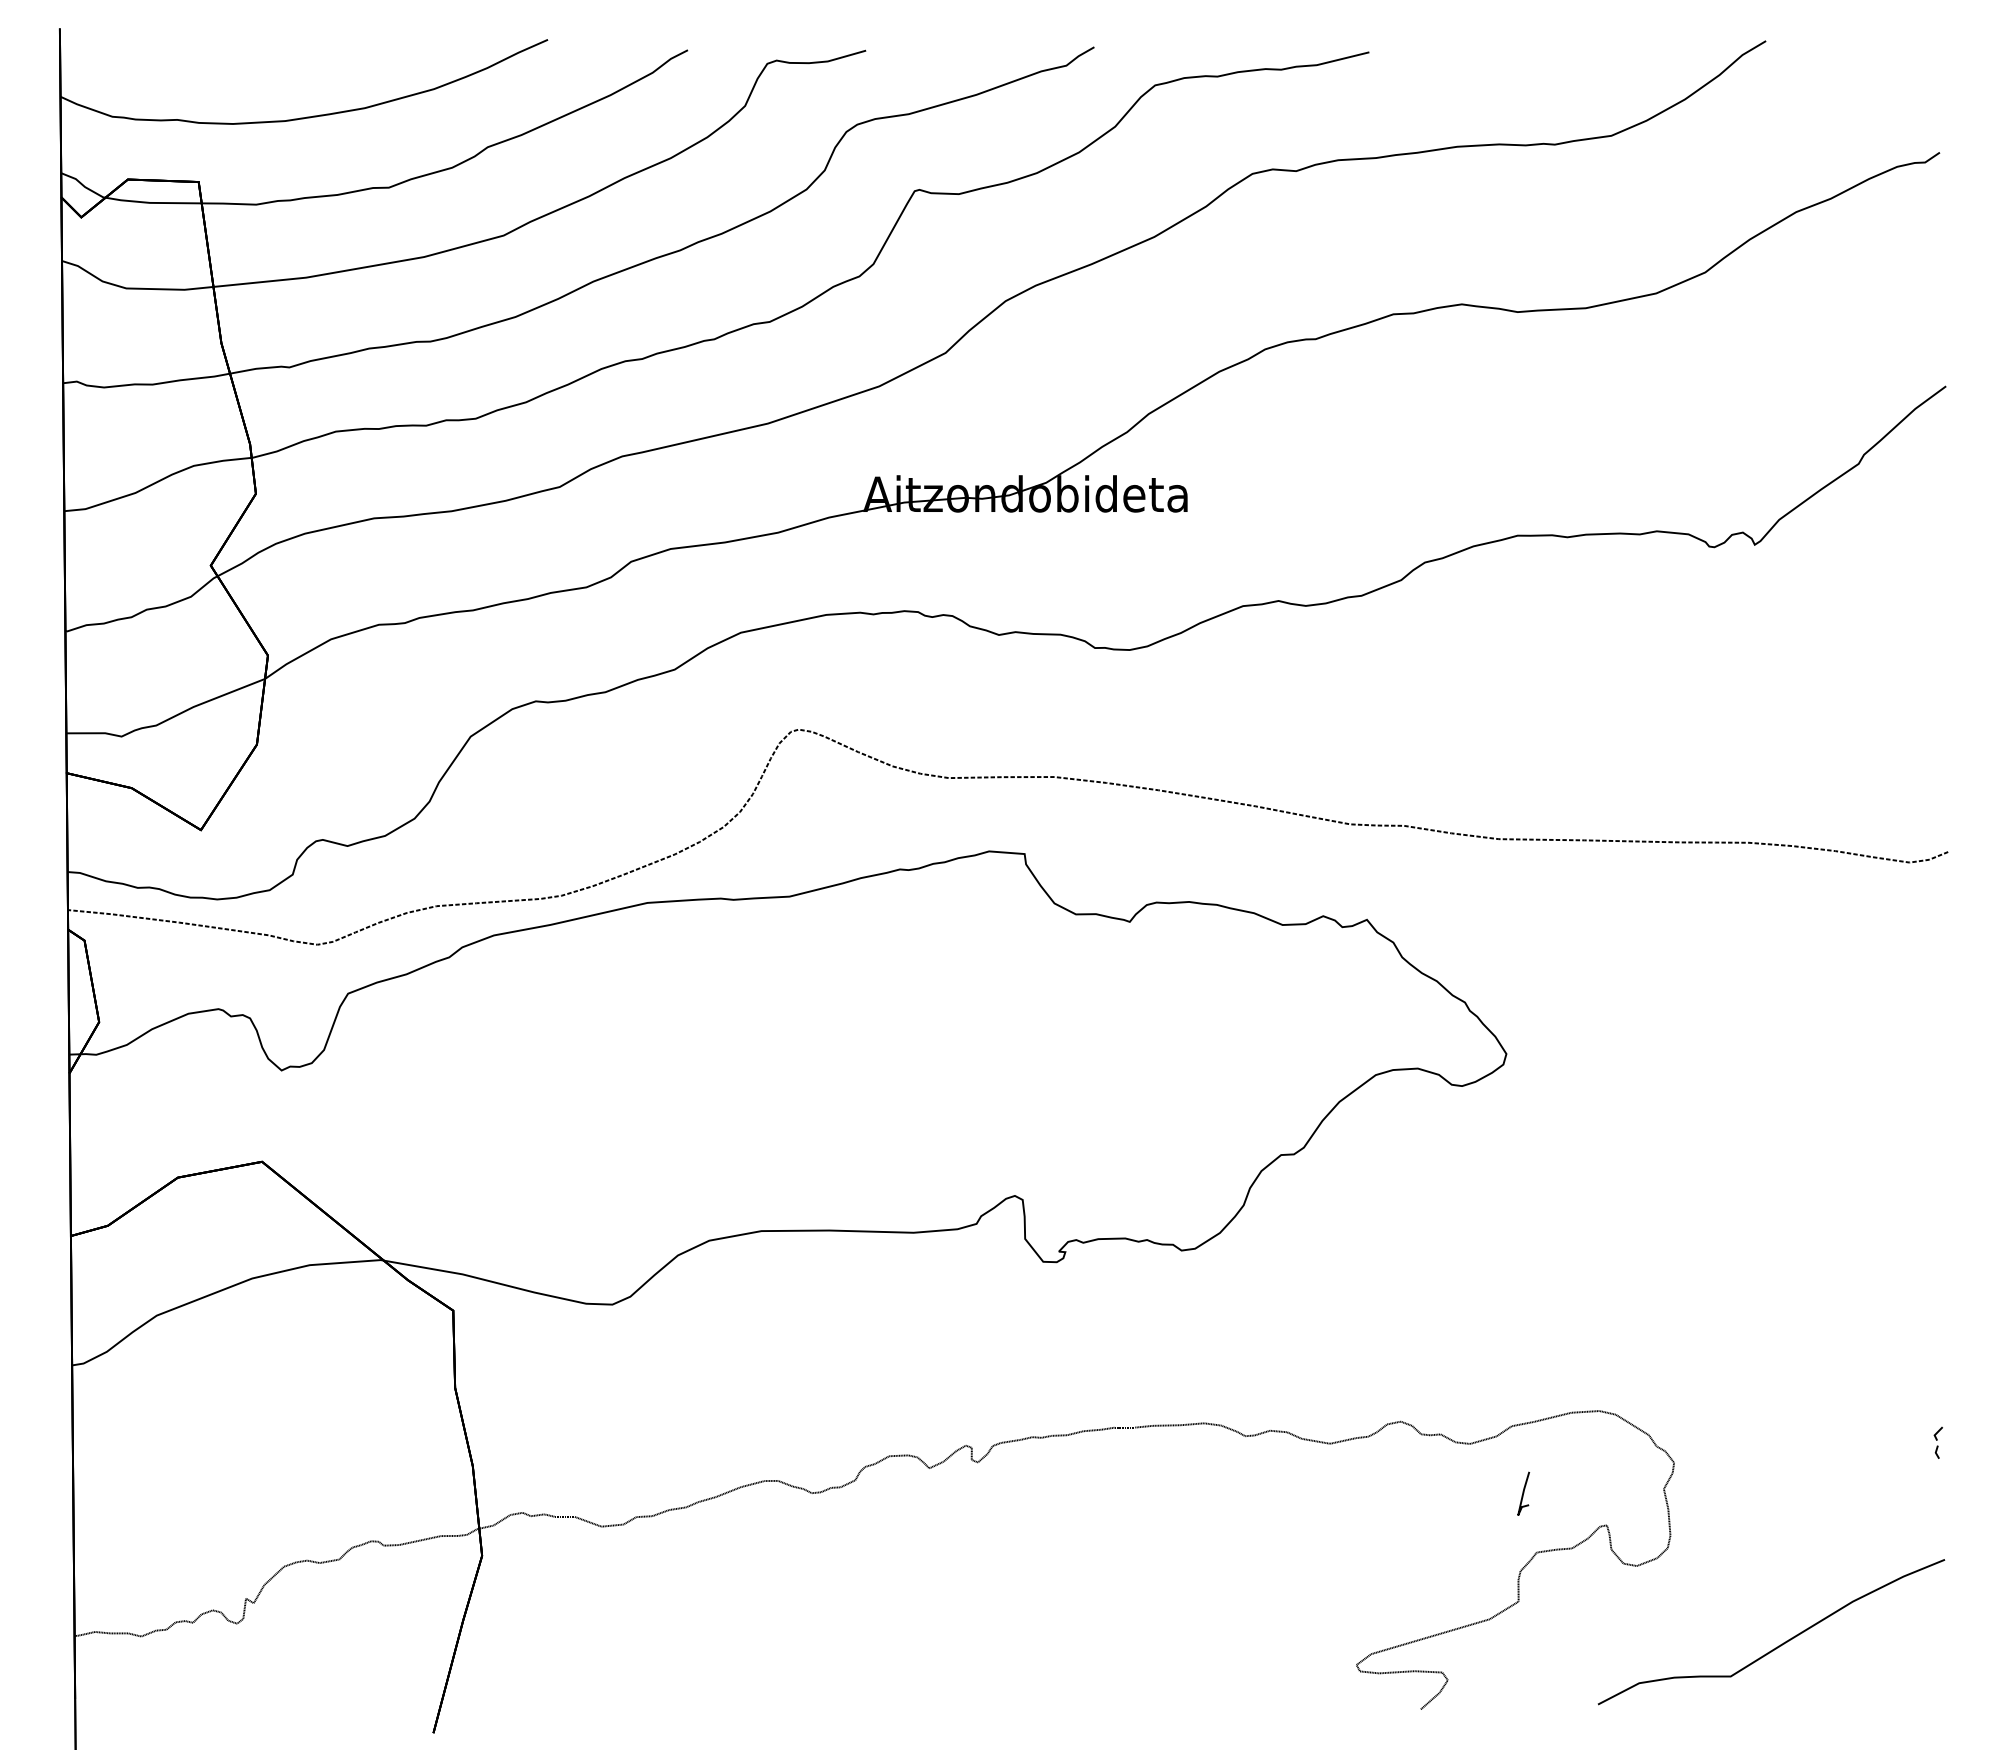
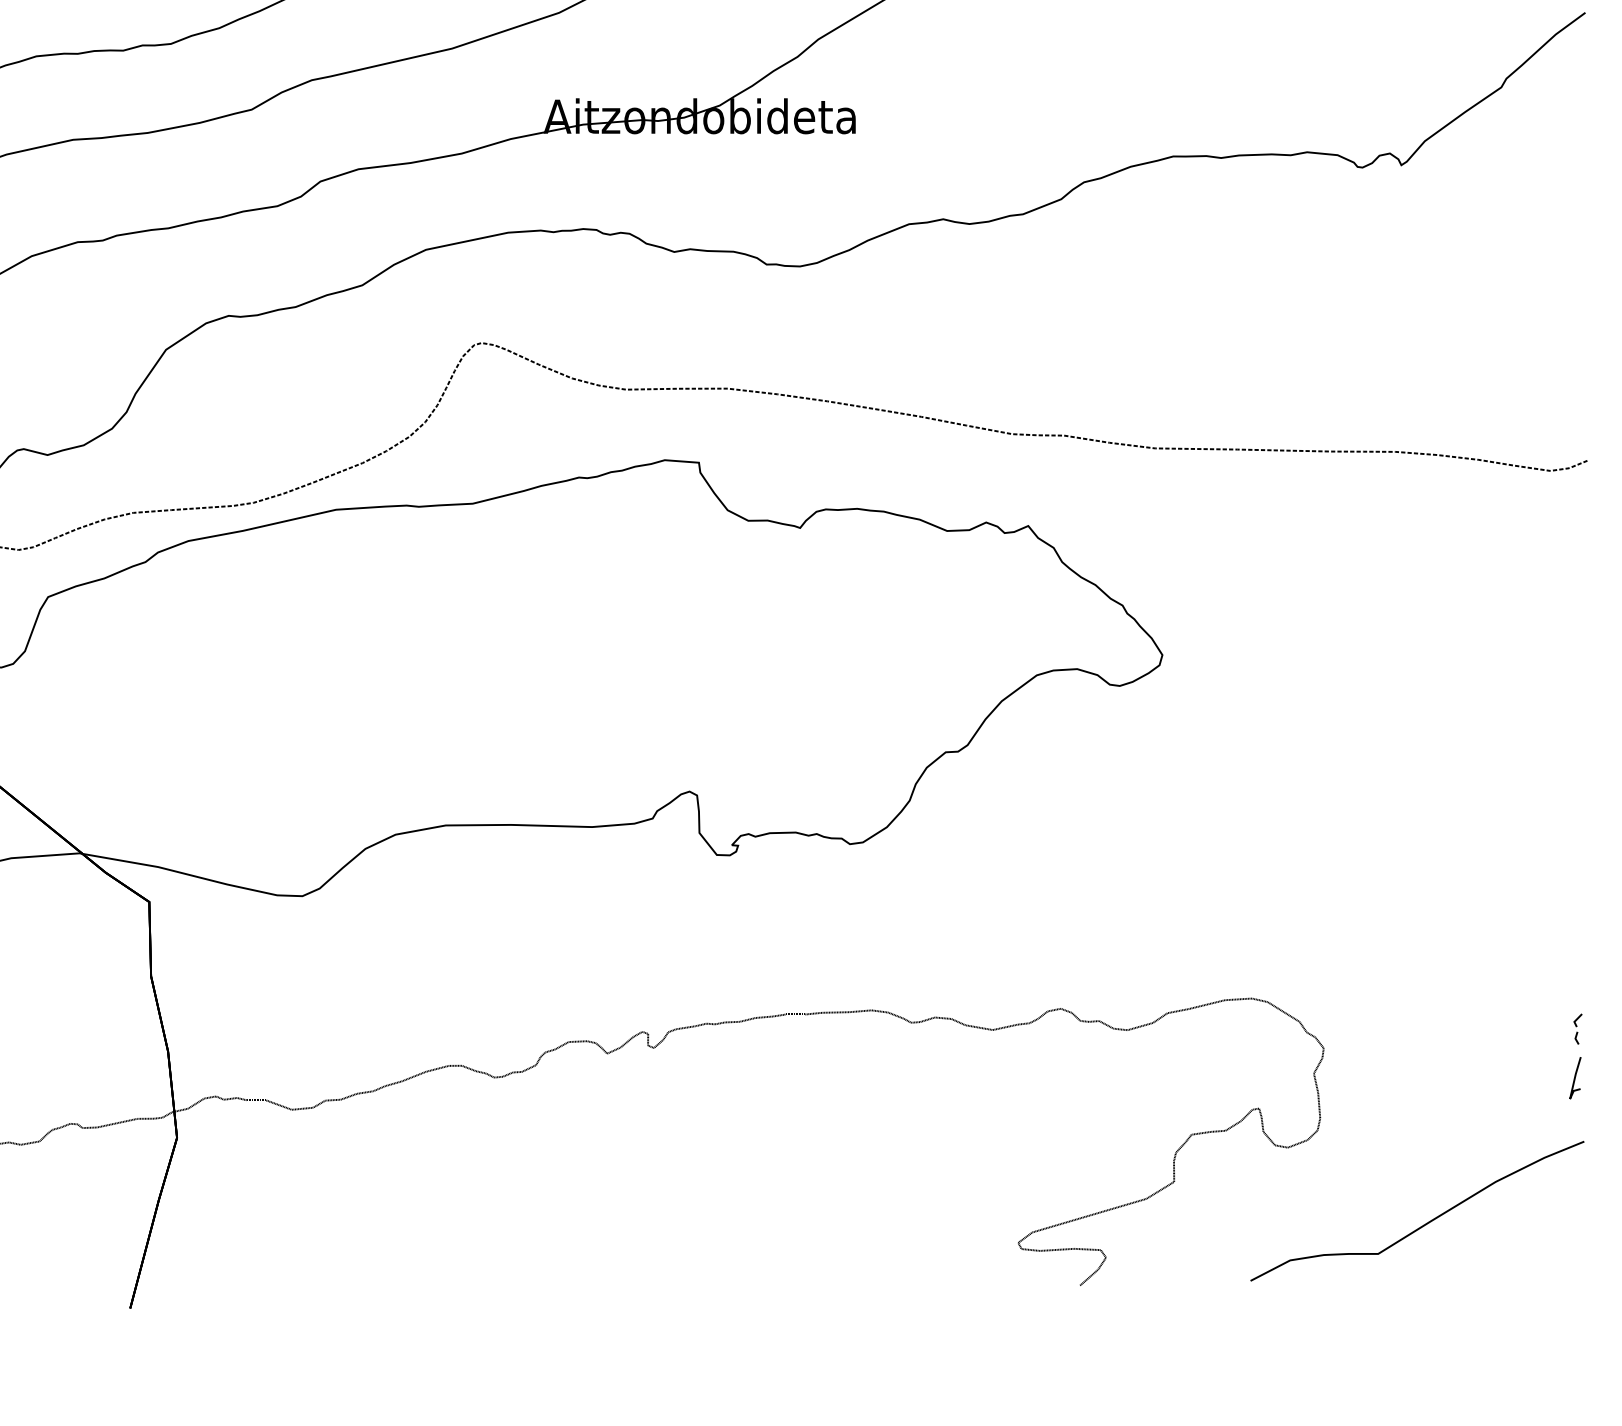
line: (1523, 1493) -> (1575, 1077), moved

